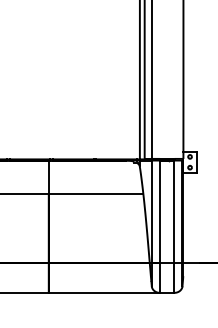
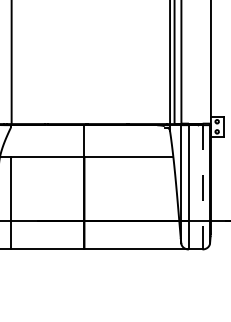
line: (174, 226) -> (202, 187), solid -> dashed

